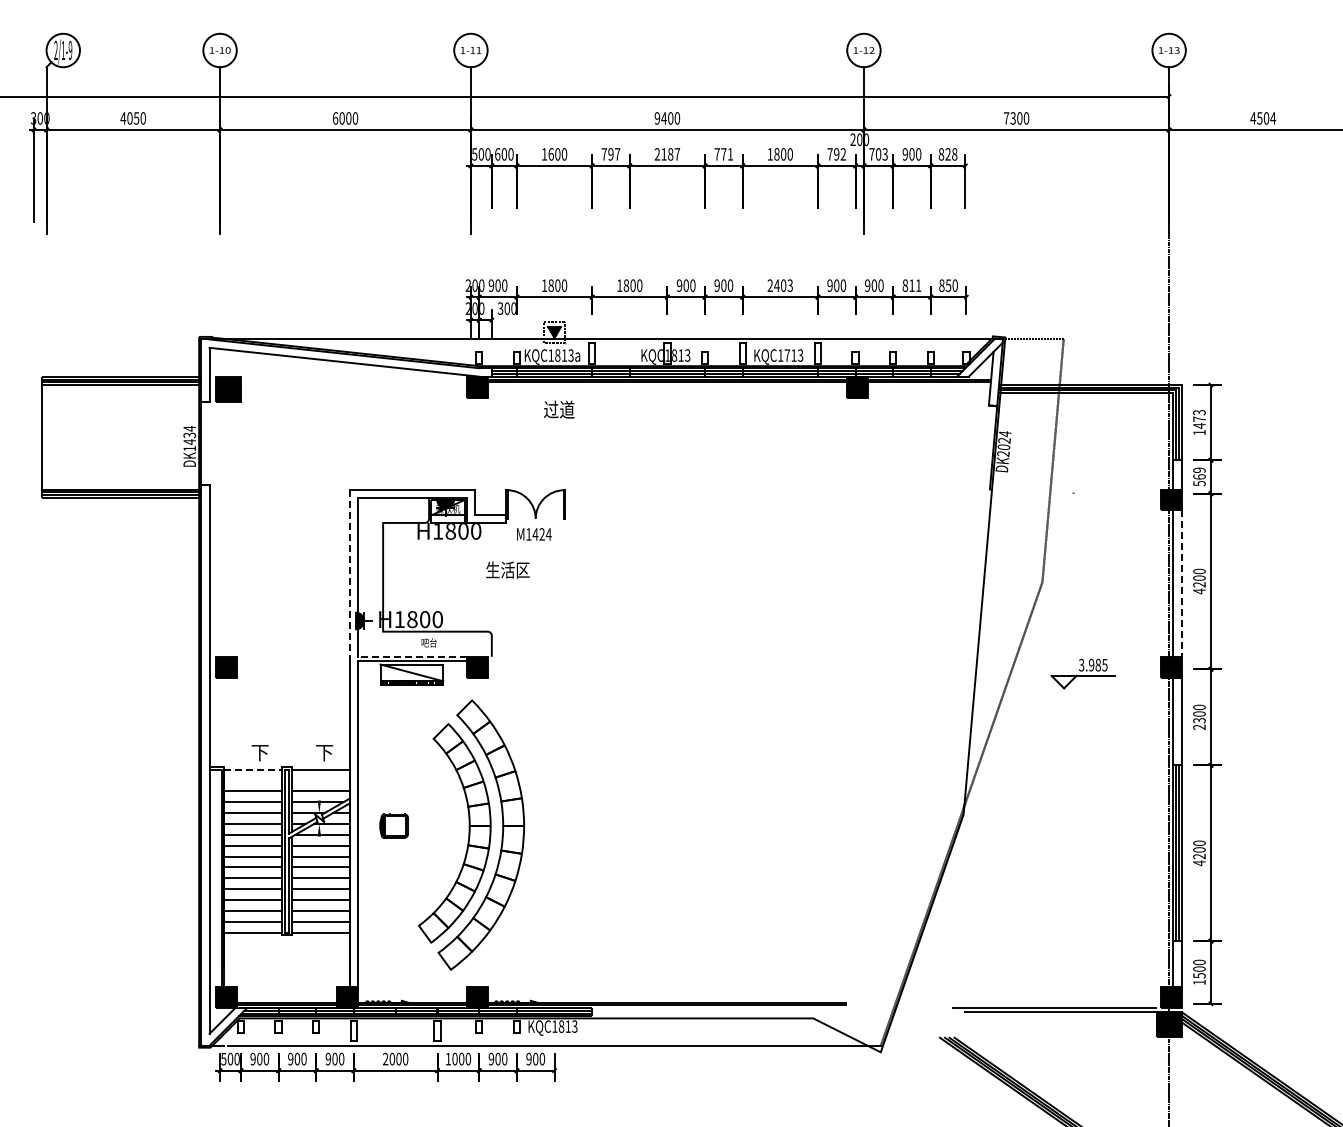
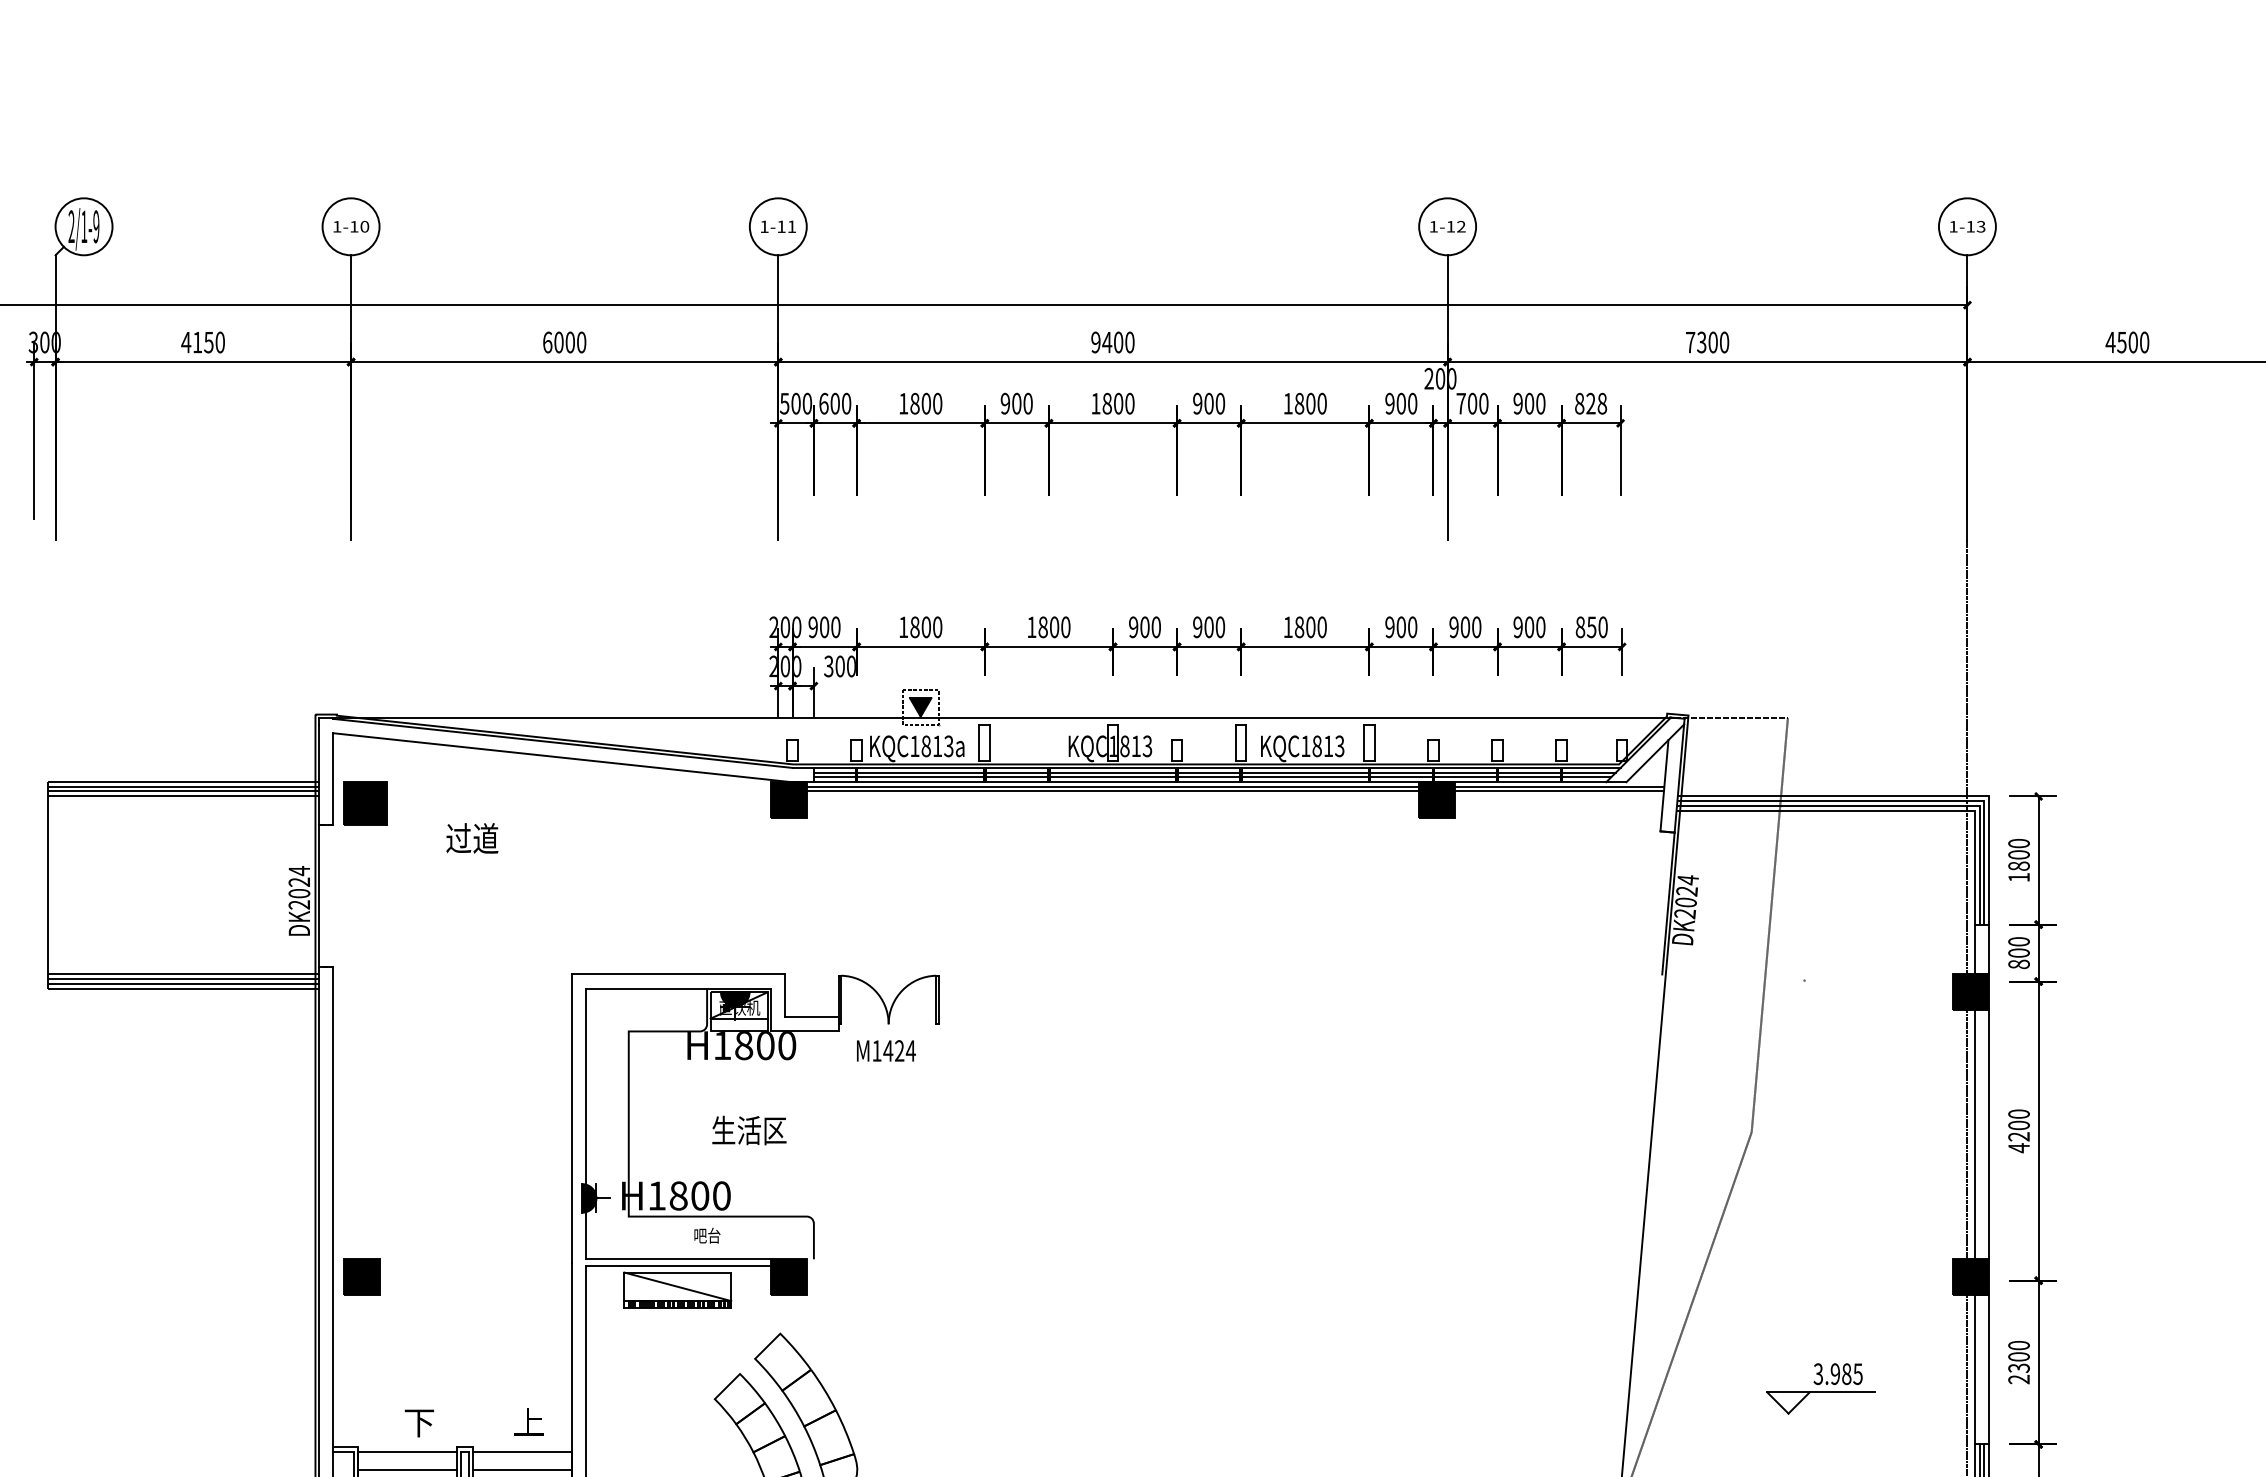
text: (129, 118) -> (196, 342), 4050 -> 4150
text: (1273, 118) -> (2145, 342), 4504 -> 4500
text: (550, 154) -> (913, 403), 1600 -> 1800
text: (610, 154) -> (1016, 403), 797 -> 900
text: (667, 154) -> (1113, 403), 2187 -> 1800
text: (723, 154) -> (1208, 403), 771 -> 900
text: (836, 154) -> (1400, 403), 792 -> 900
text: (884, 154) -> (1482, 403), 703 -> 700
text: (779, 285) -> (1303, 627), 2403 -> 1800
text: (911, 285) -> (1528, 627), 811 -> 900
text: (787, 355) -> (1317, 746), KQC1713 -> KQC1813
text: (559, 409) -> (472, 838), moved
text: (1199, 419) -> (2019, 855), 1473 -> 1800
text: (189, 441) -> (299, 892), DK1434 -> DK2024
text: (1199, 476) -> (2019, 952), 569 -> 800
text: (507, 569) -> (748, 1129), moved
line: (349, 574) -> (571, 1119), dashed -> solid
line: (1181, 584) -> (1988, 1136), dashed -> solid
line: (411, 656) -> (677, 1258), dashed -> solid
part: (1082, 673) -> (1819, 1388), moved
text: (324, 752) -> (528, 1422), 下 -> 上
line: (253, 769) -> (408, 1451), dashed -> solid
line: (253, 780) -> (408, 1470), added
line: (320, 780) -> (522, 1470), added

